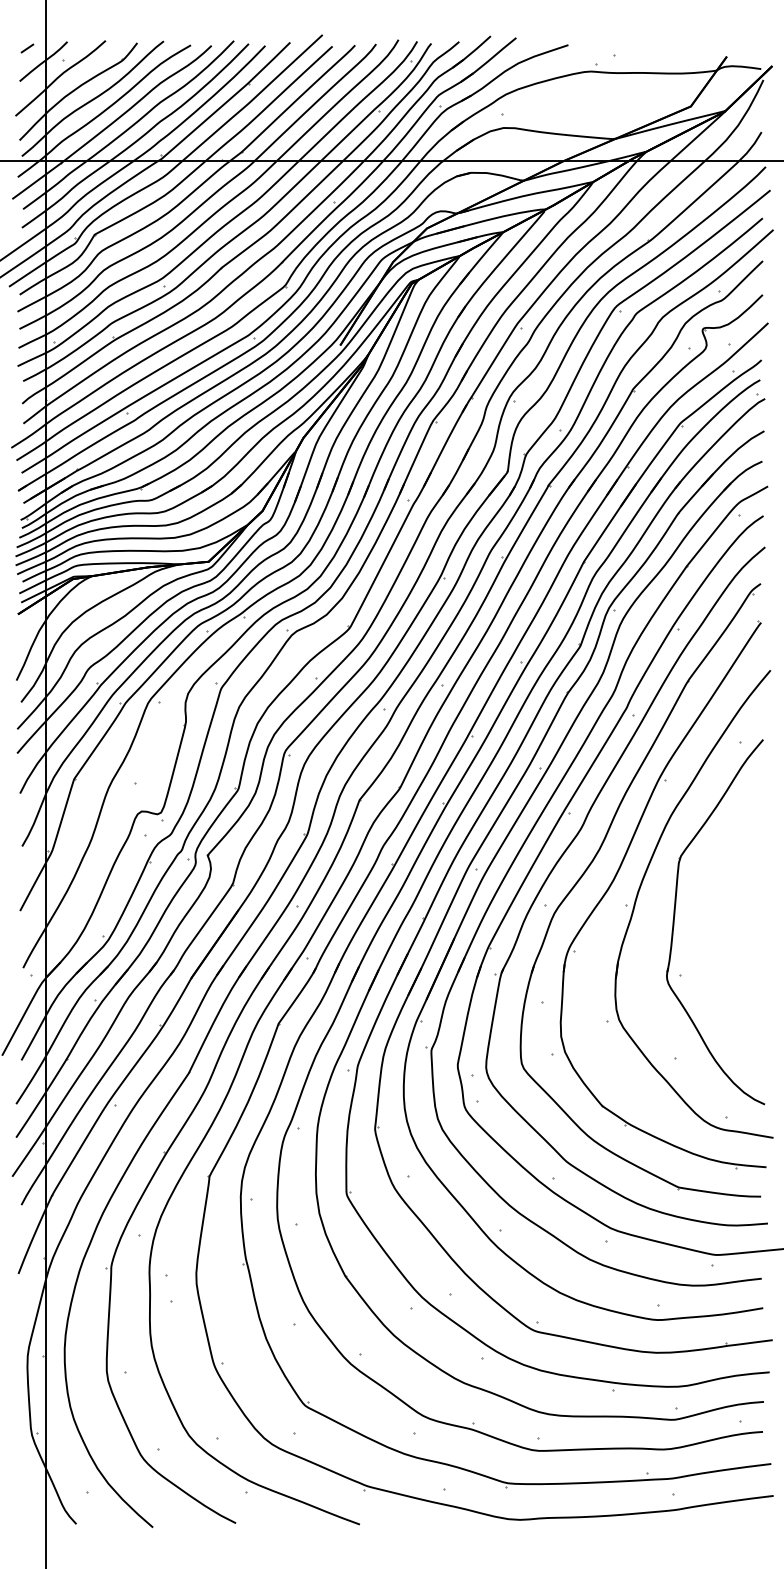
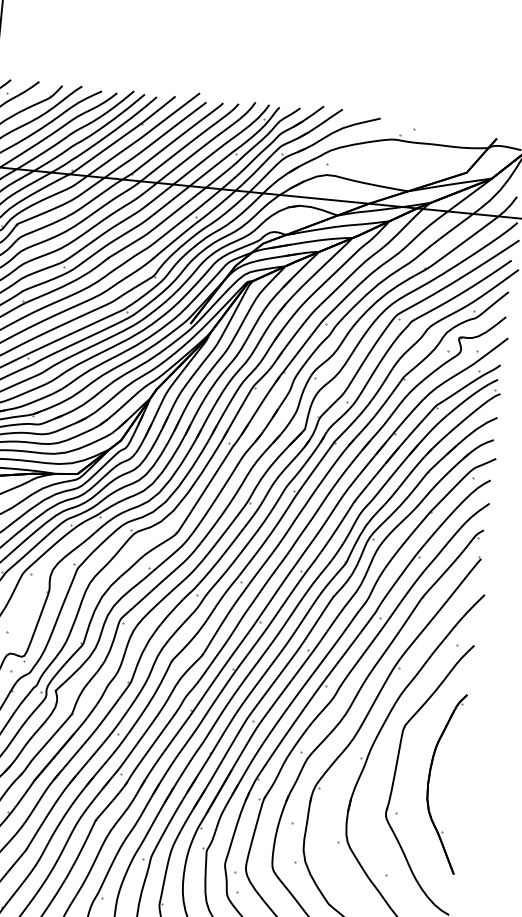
part: (720, 927) -> (429, 781), added

